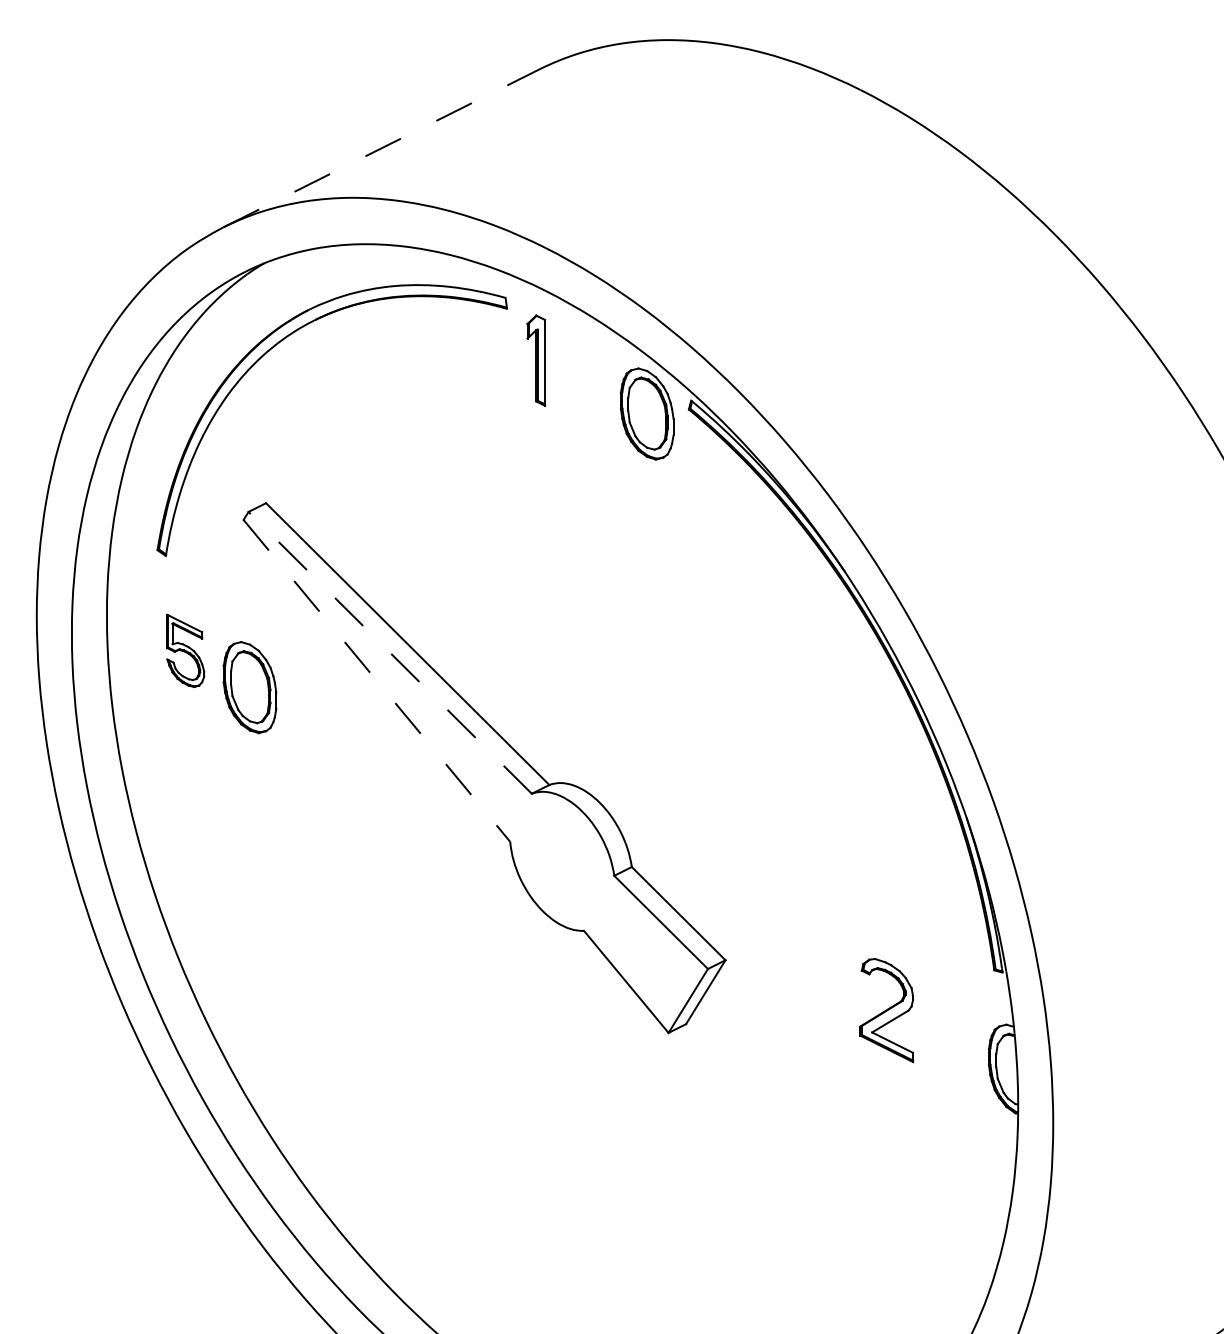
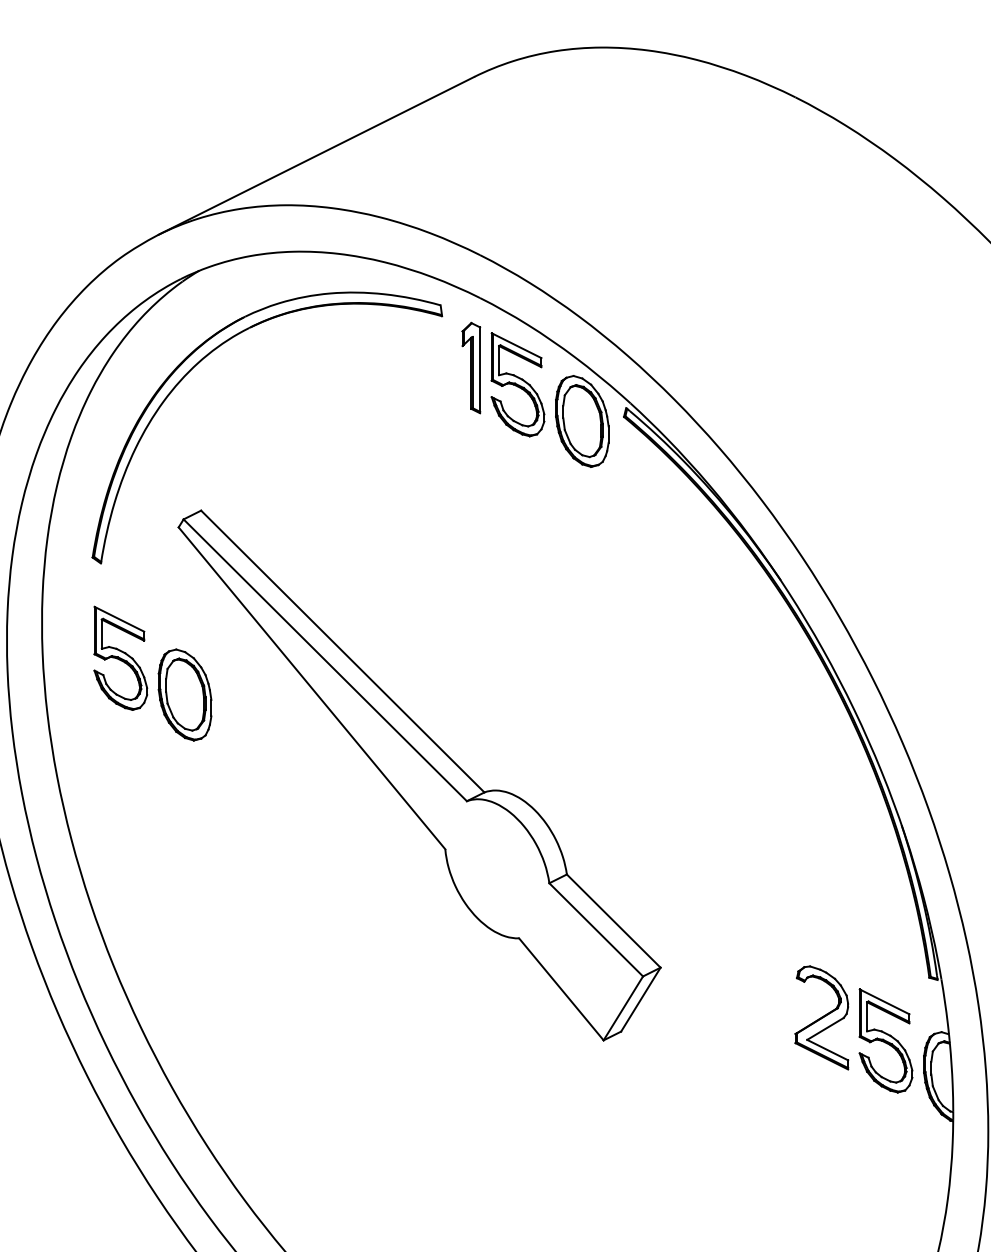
line: (381, 148) -> (316, 155), dashed -> solid
part: (582, 376) -> (517, 383), added
part: (185, 650) -> (120, 657), size x1.43
line: (390, 652) -> (325, 659), dashed -> solid
line: (377, 681) -> (312, 688), dashed -> solid
part: (950, 1033) -> (885, 1040), added

